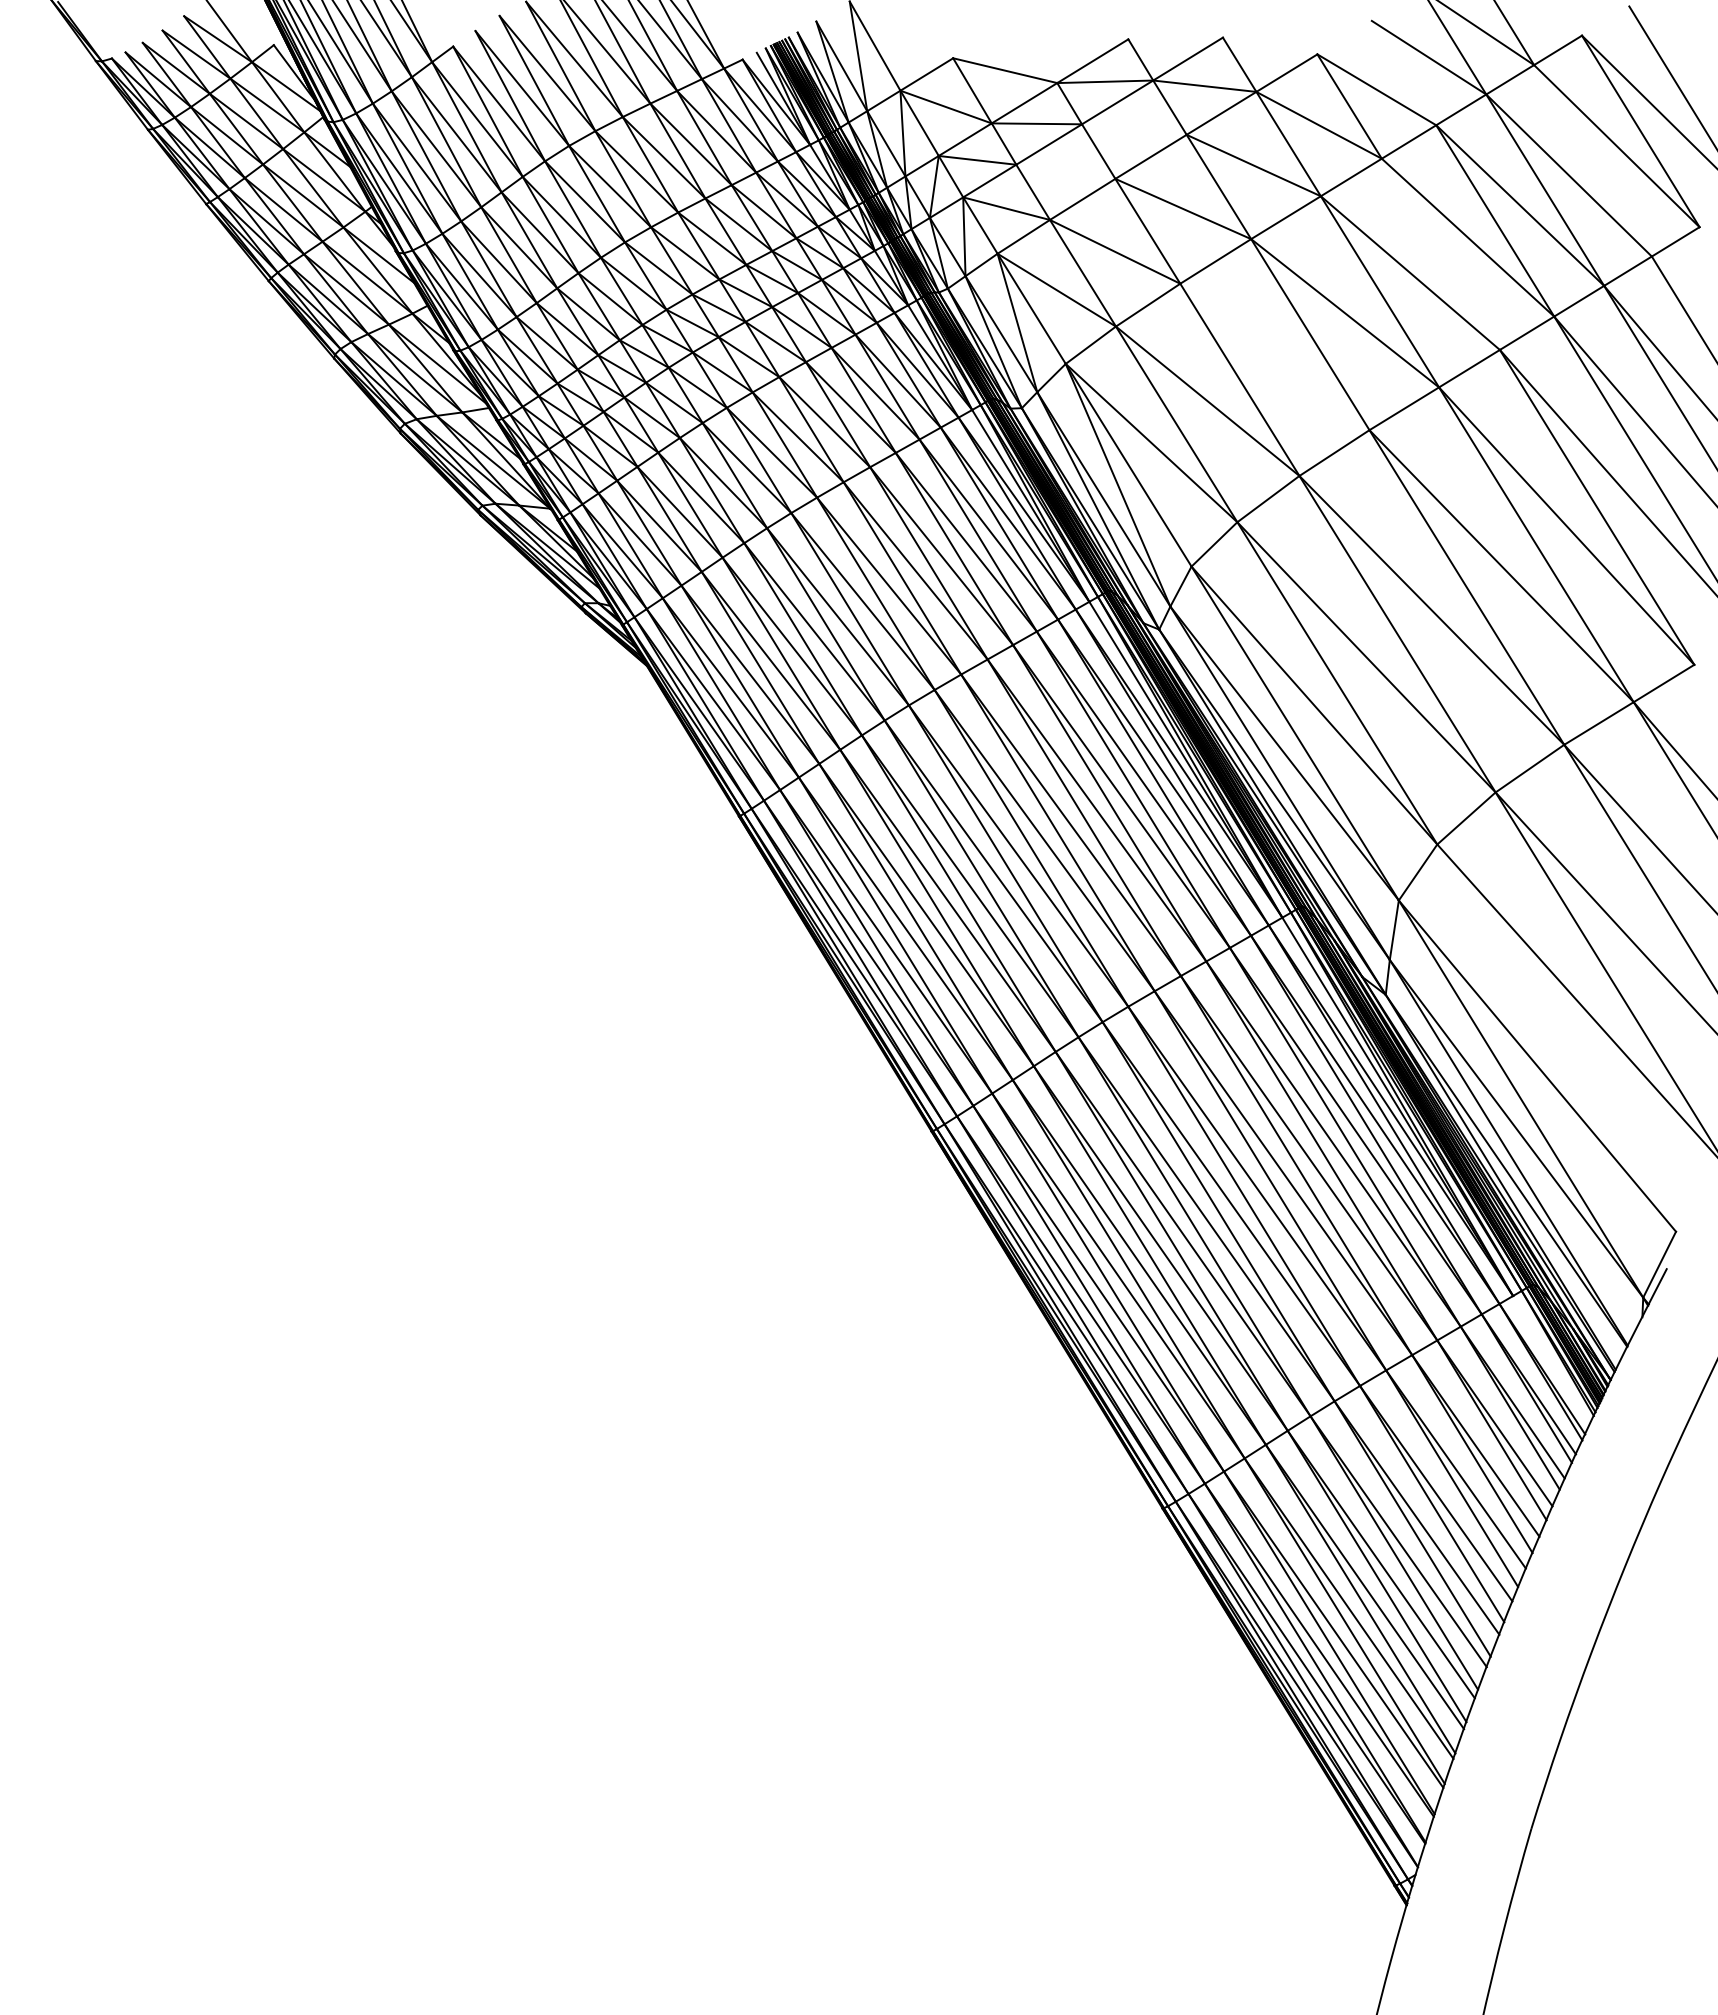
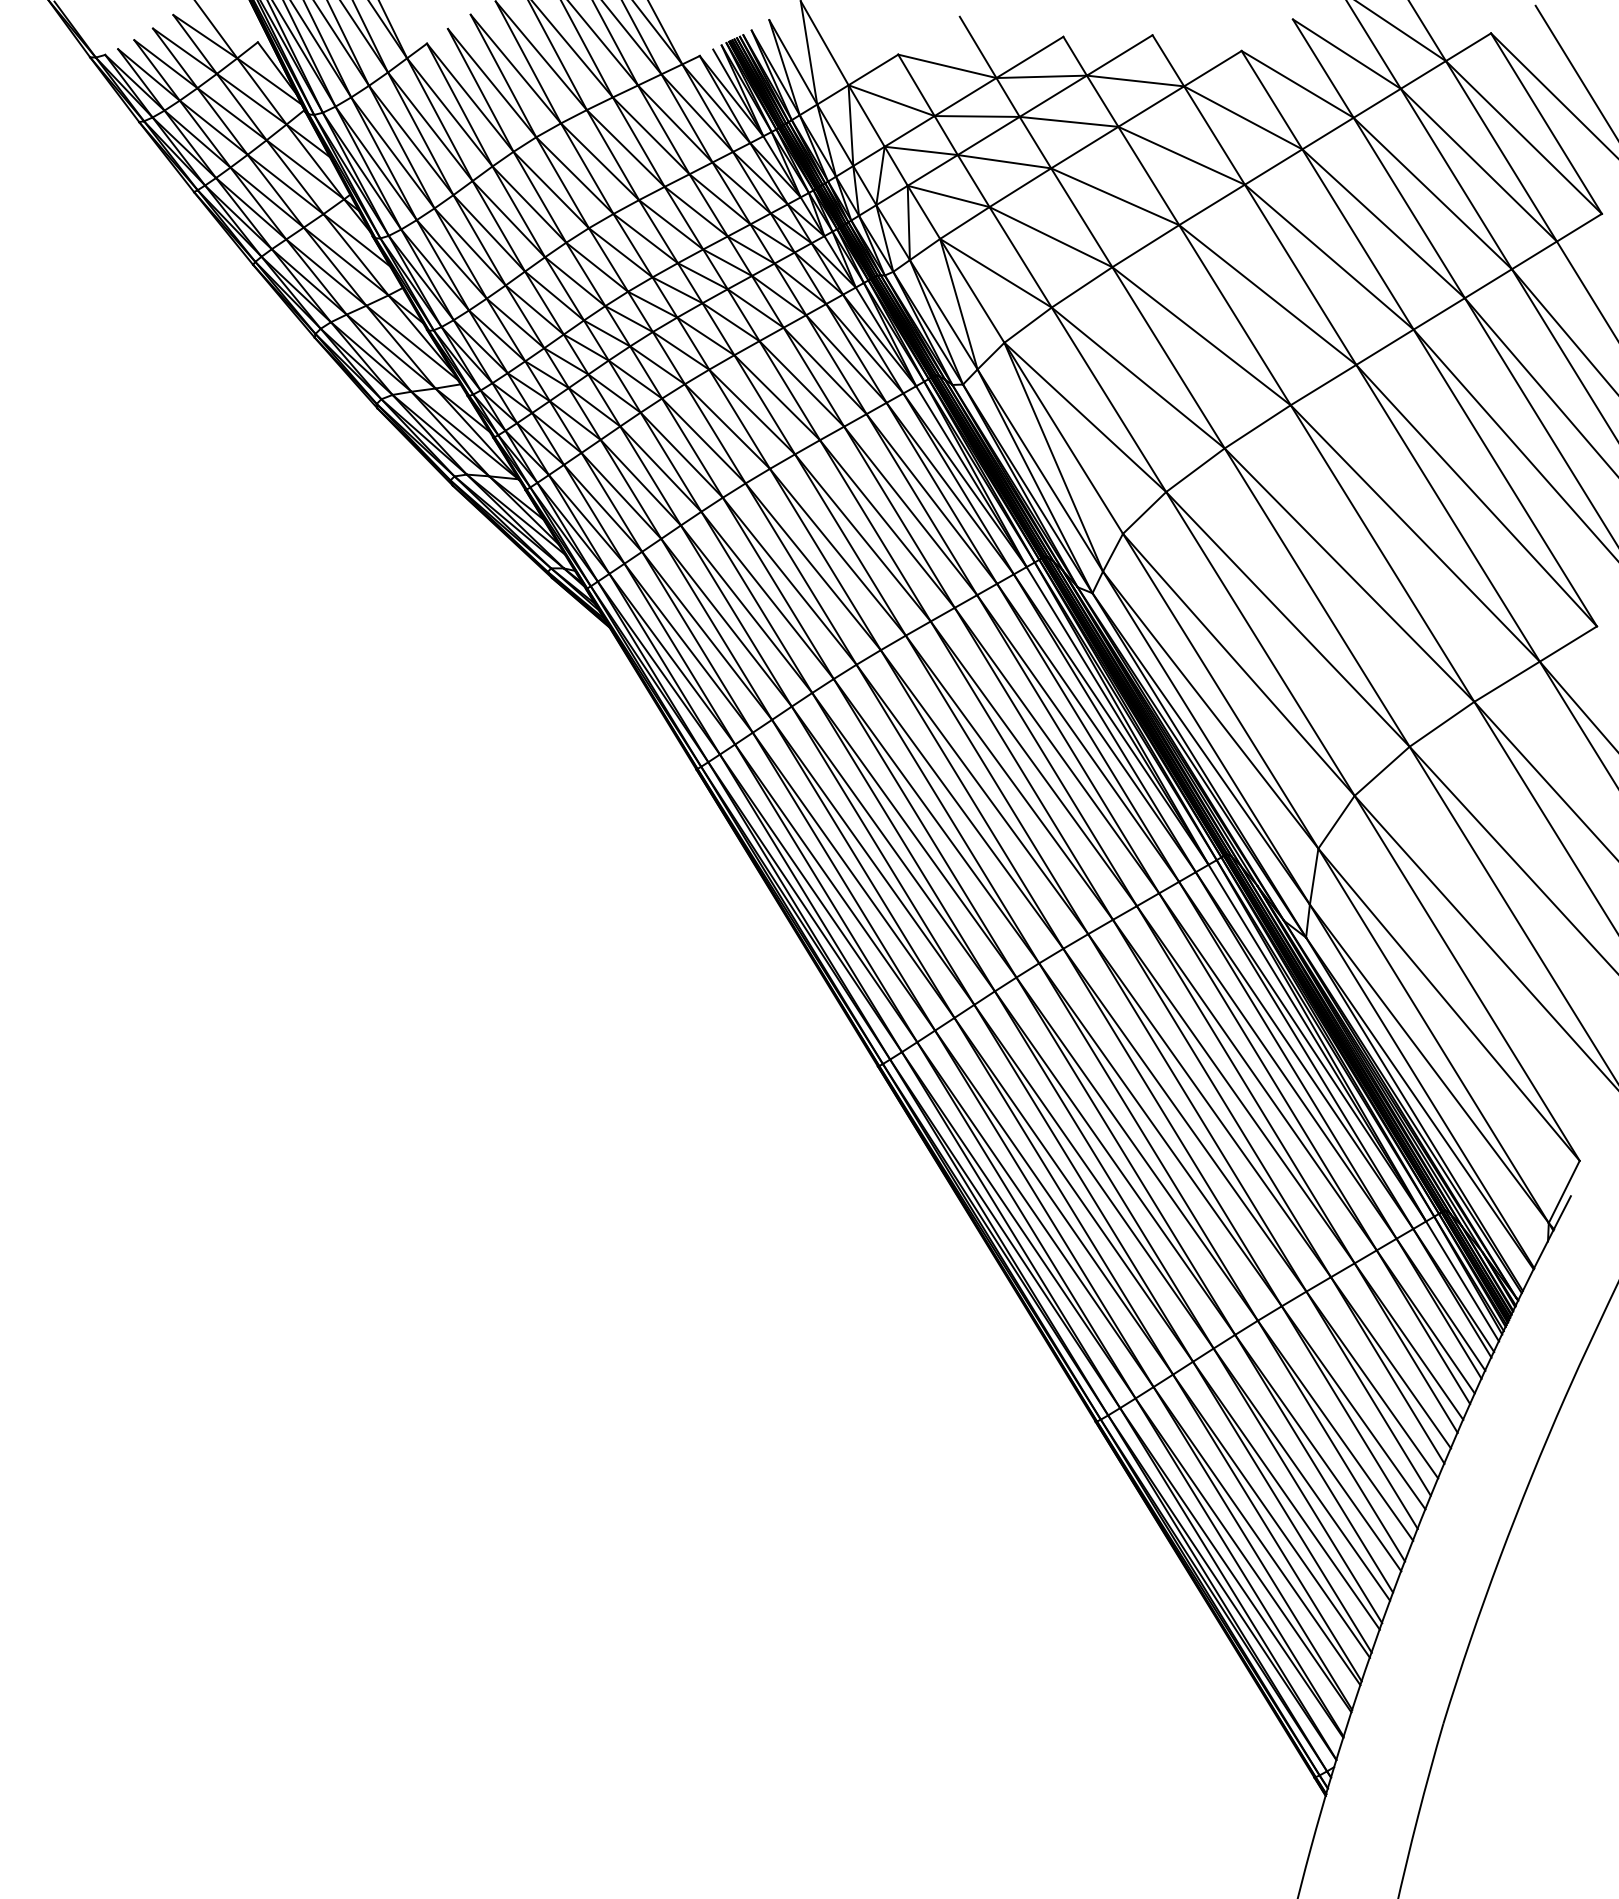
line: (1037, 50) -> (977, 47), added
line: (1403, 72) -> (1322, 68), added
line: (1133, 129) -> (1068, 121), added
line: (1592, 160) -> (1500, 151), added
line: (1065, 171) -> (1004, 161), added
line: (1440, 253) -> (1357, 238), added
line: (1274, 356) -> (1201, 335), added
line: (1556, 1037) -> (1467, 977), added
line: (1551, 1359) -> (1462, 1281), added

